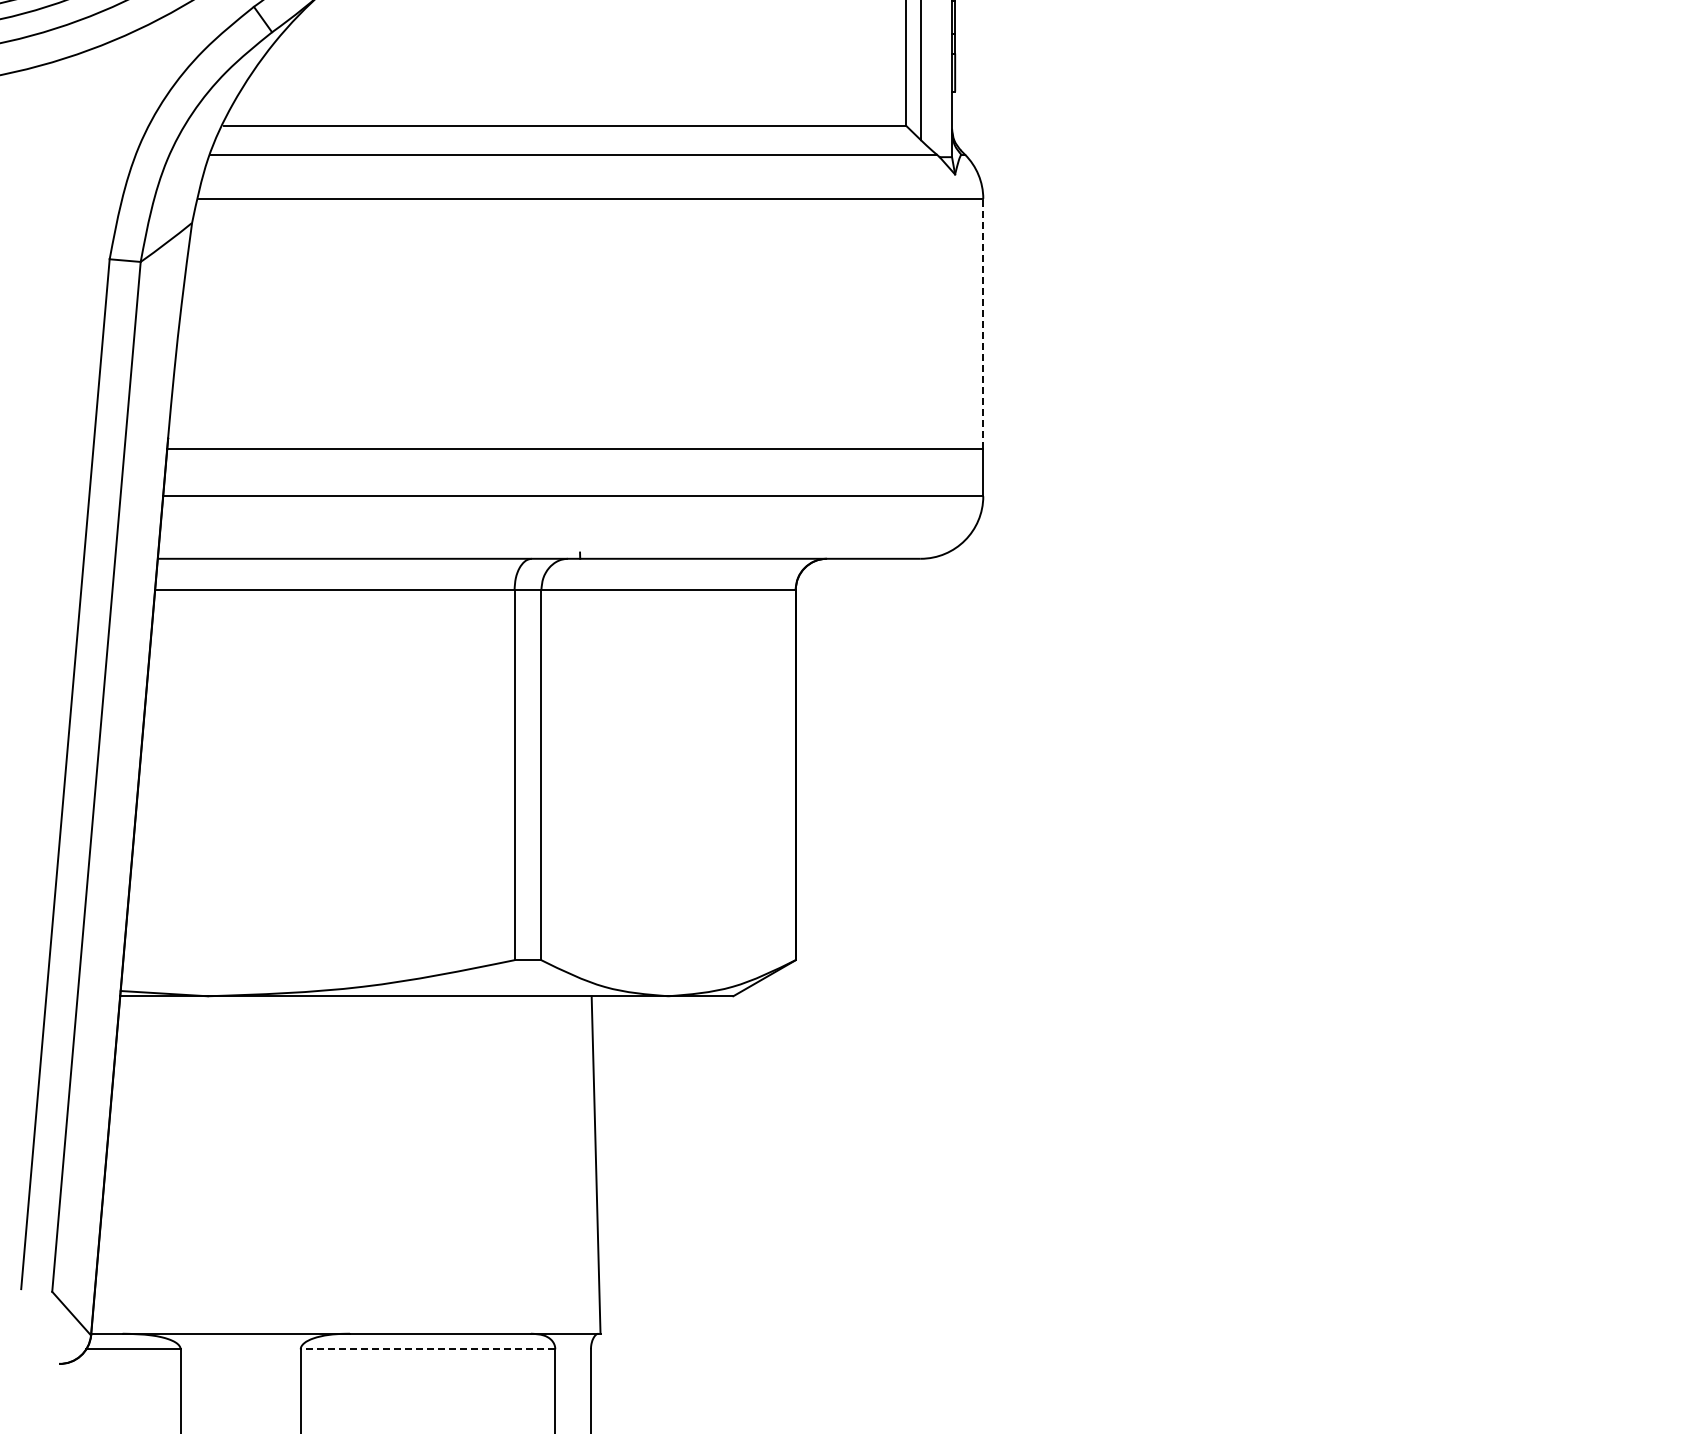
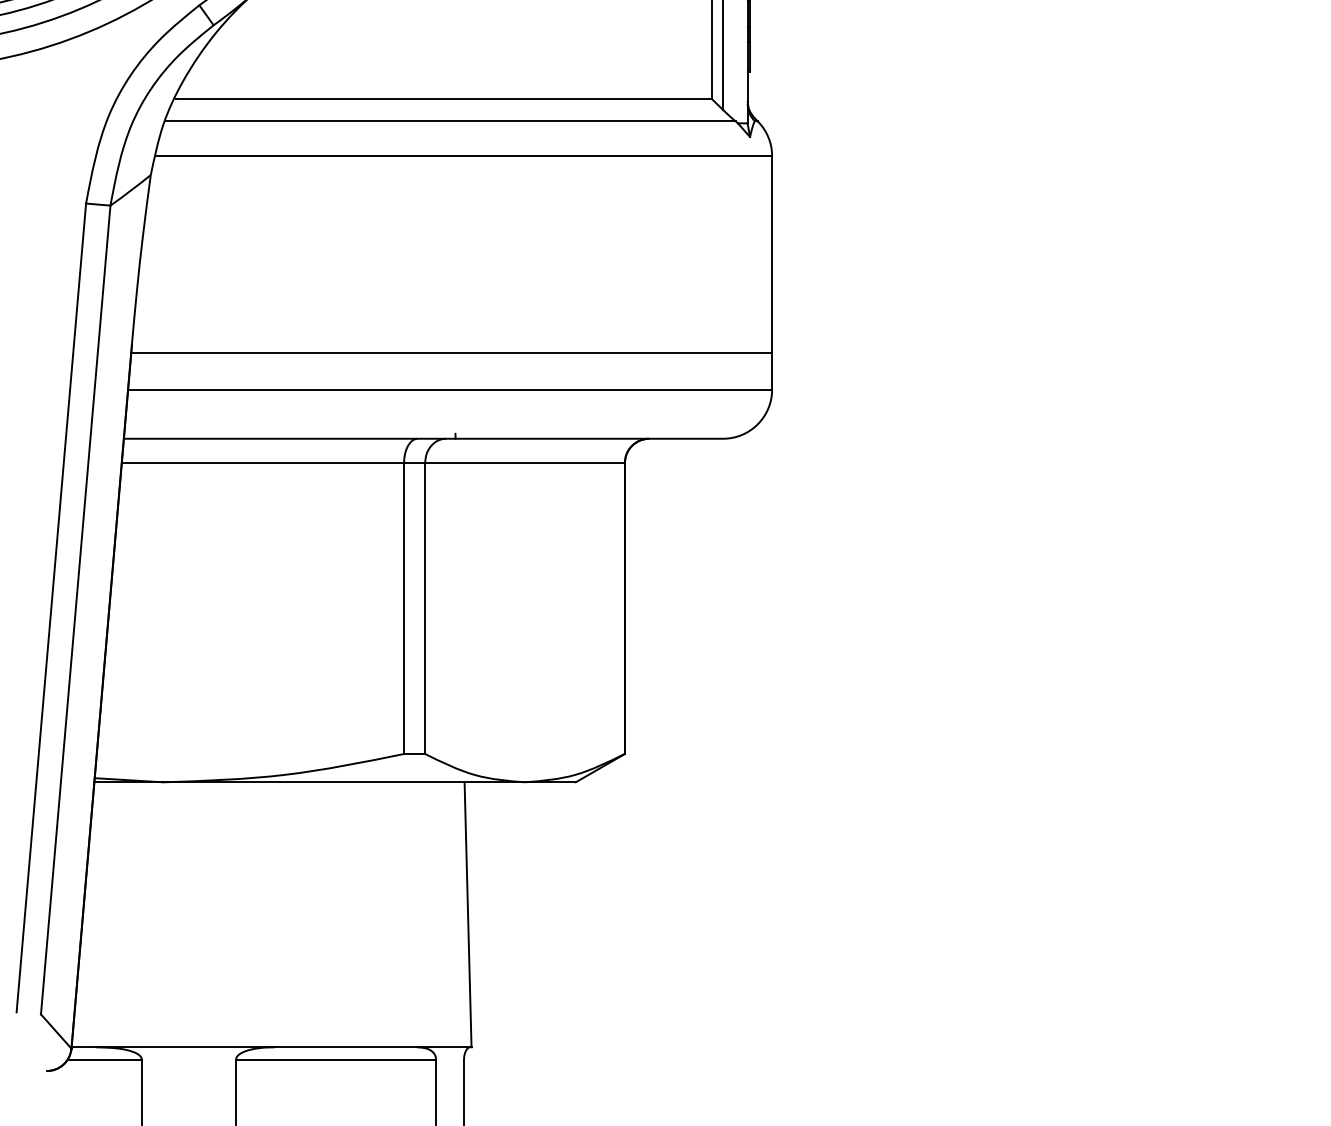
line: (983, 323) -> (772, 253), dashed -> solid
line: (427, 1349) -> (335, 1059), dashed -> solid

